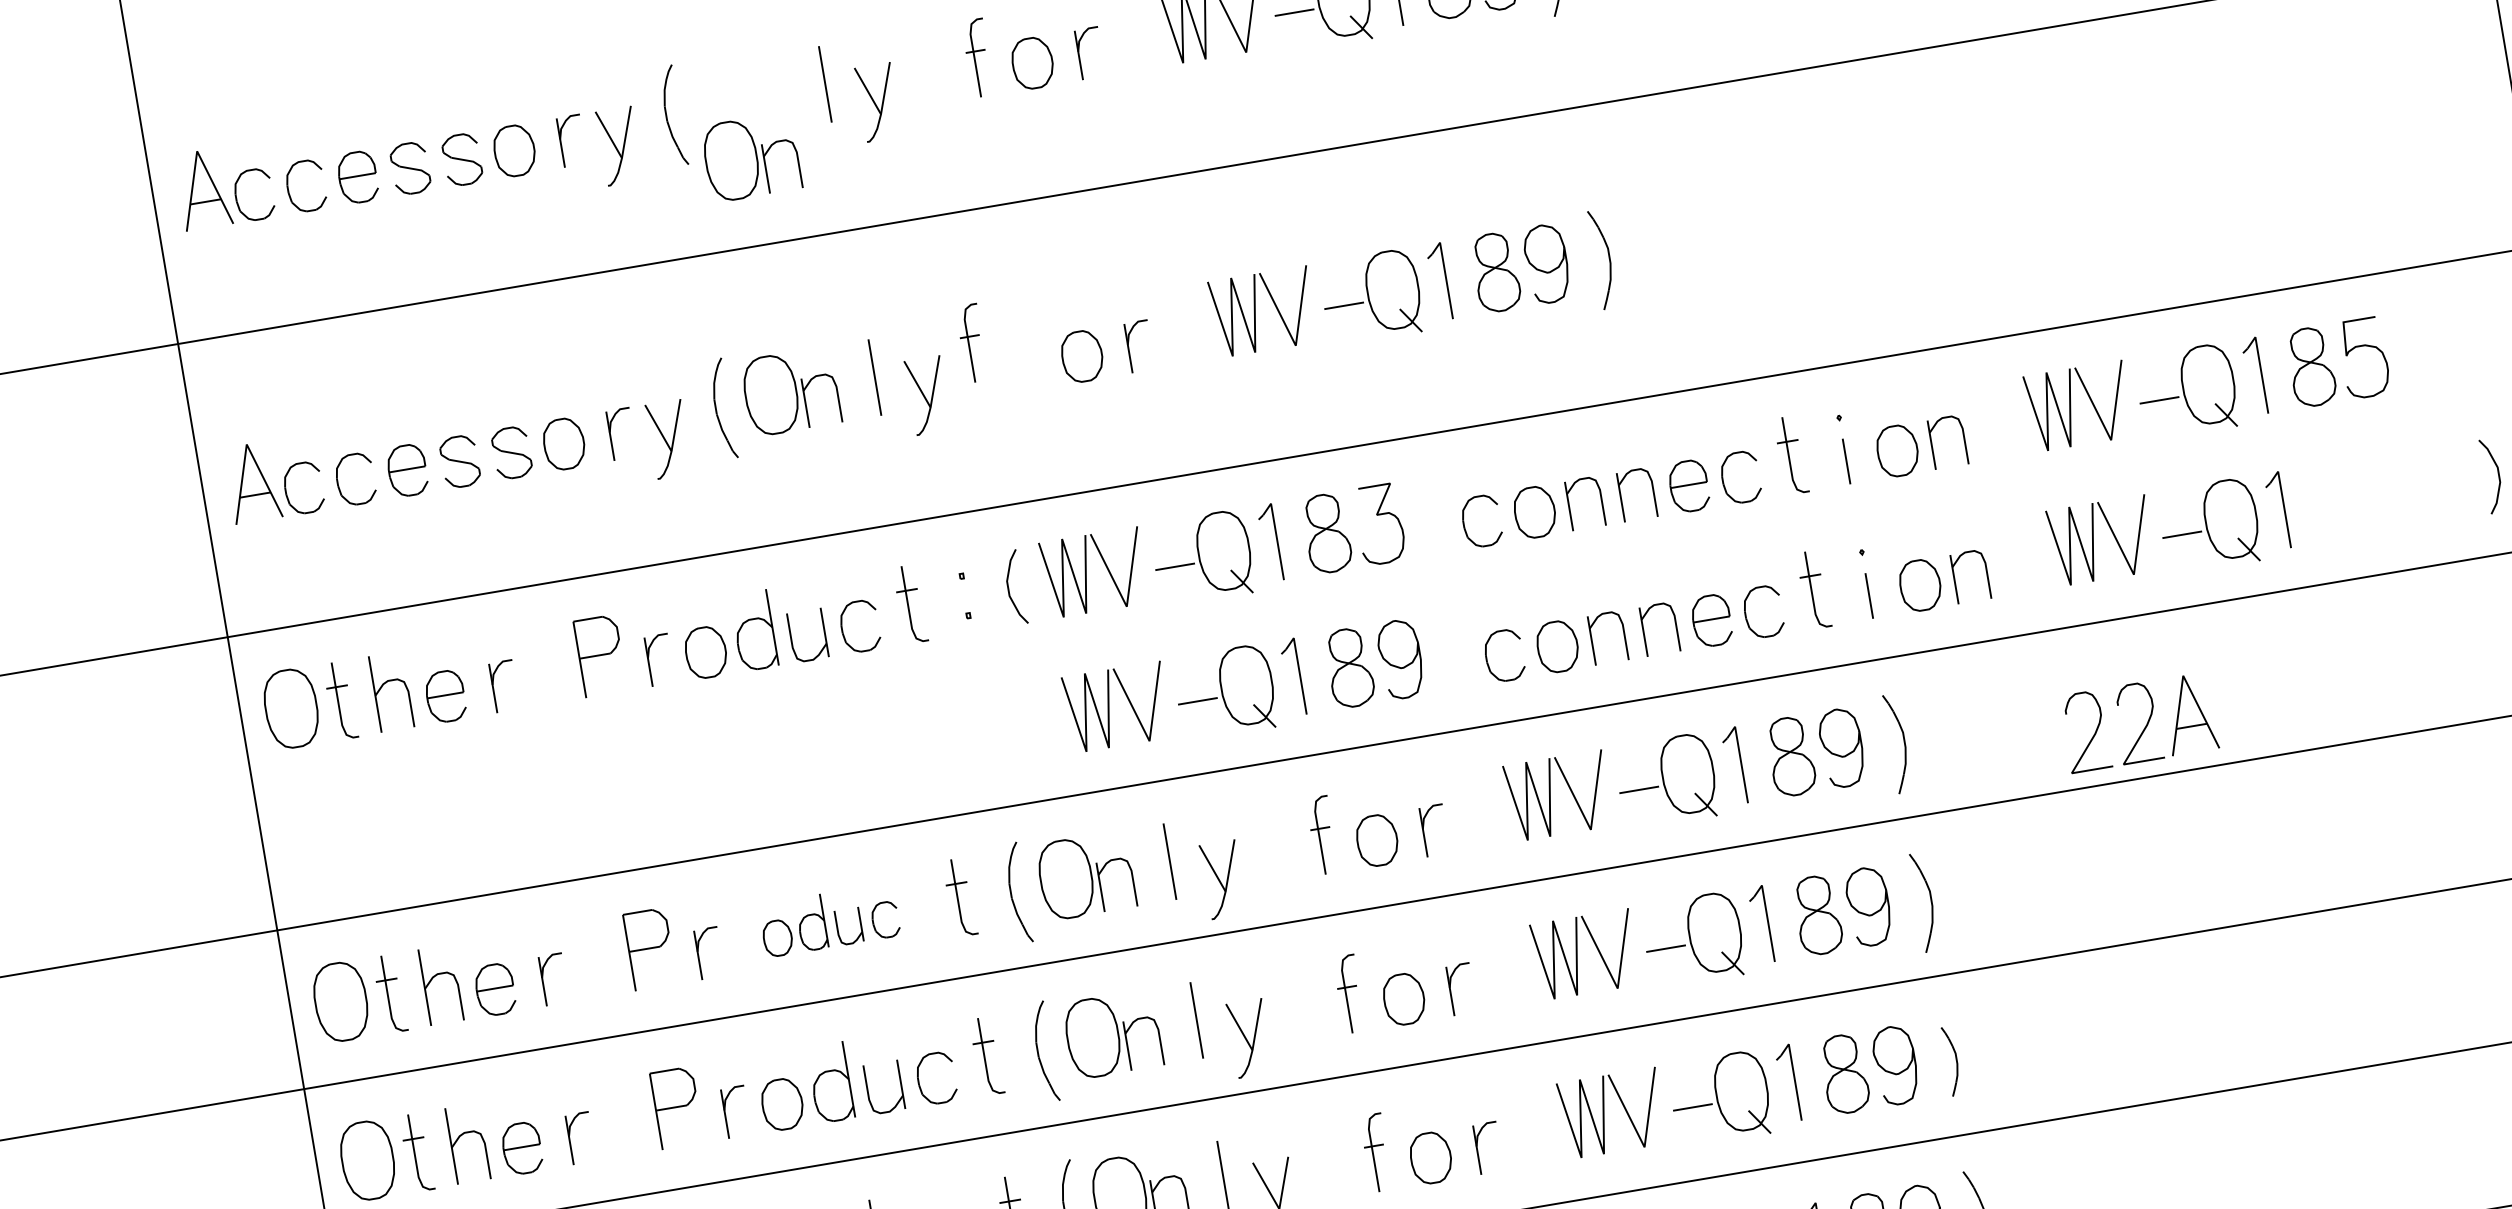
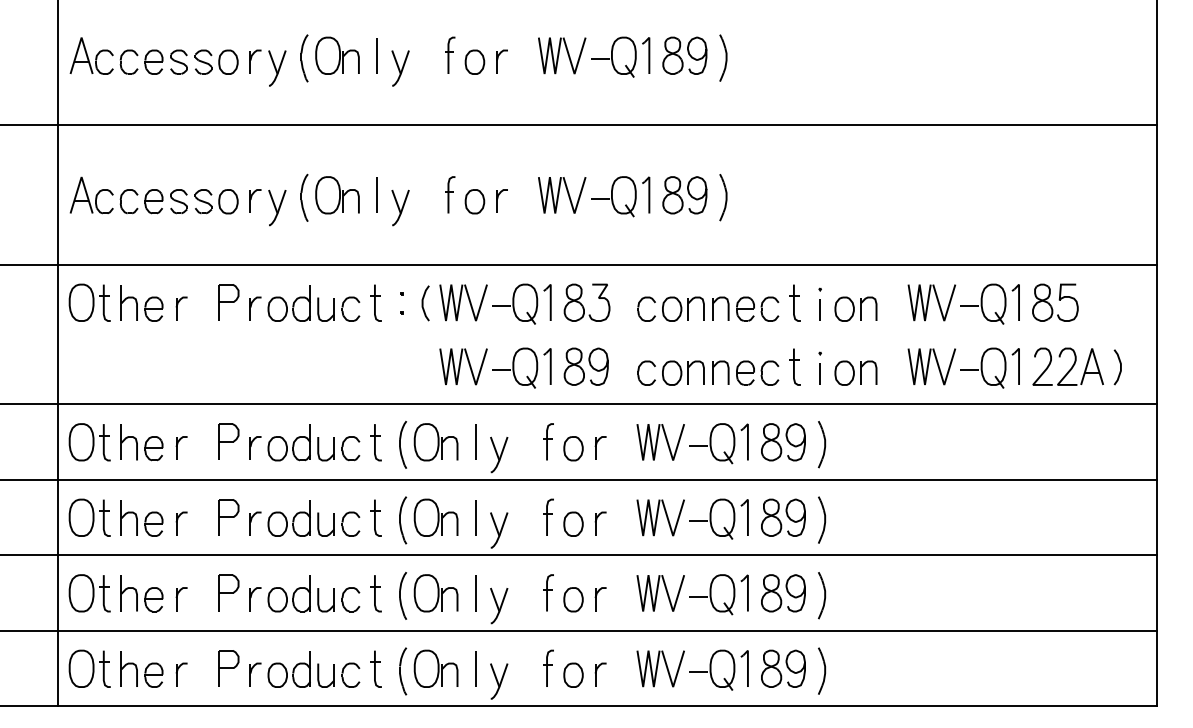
part: (751, 156) -> (337, 55), moved
part: (972, 341) -> (450, 194), moved
part: (2137, 722) -> (1067, 366), moved
part: (828, 919) -> (313, 442), size x1.43
part: (1952, 1060) -> (822, 595), size x1.43

